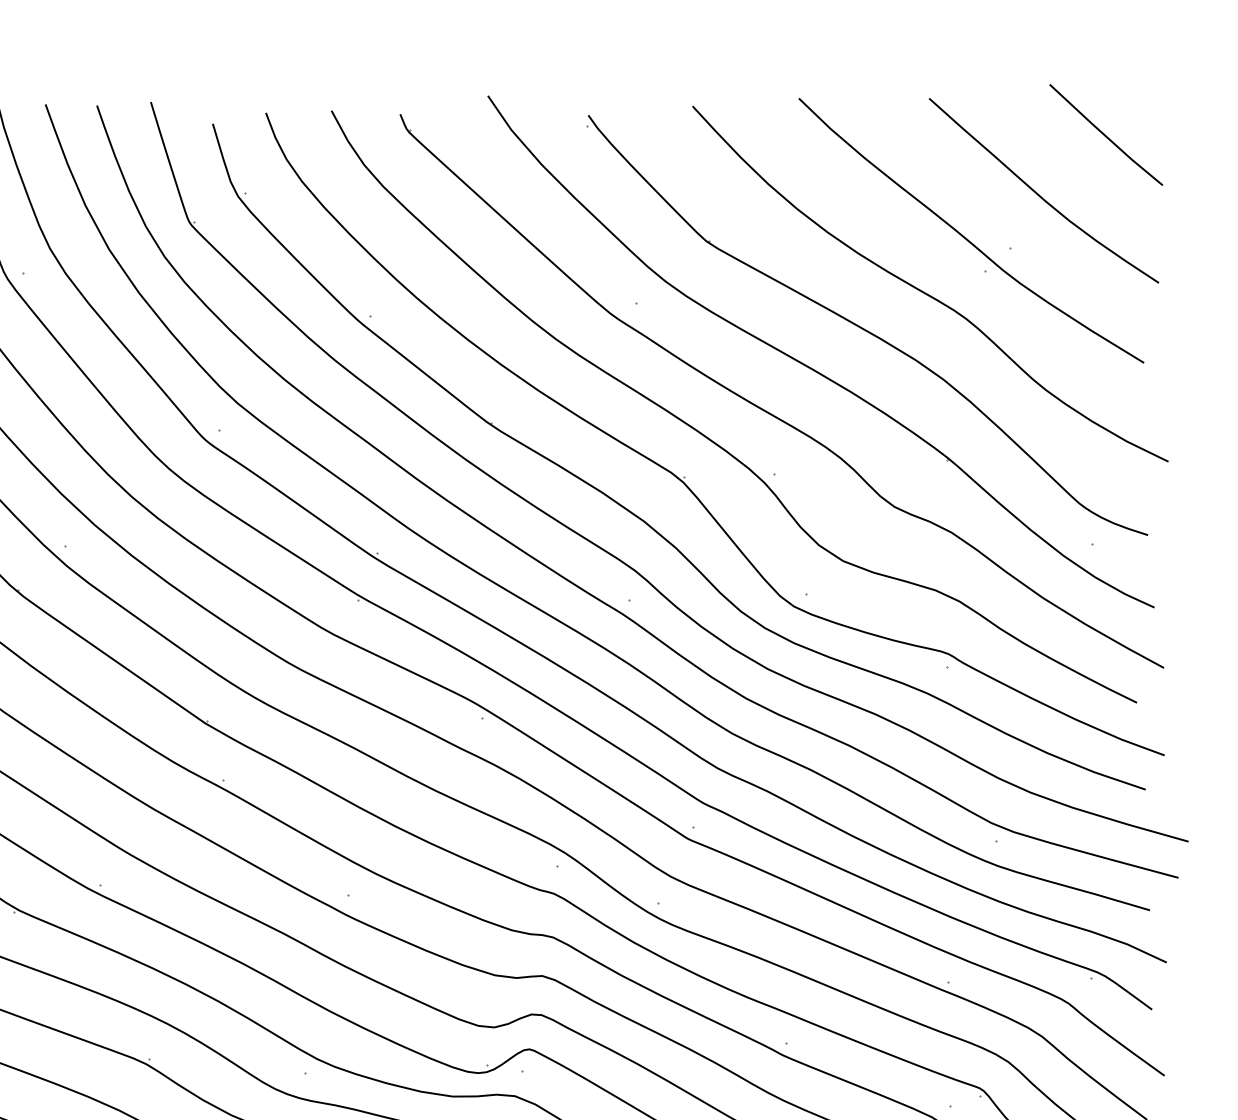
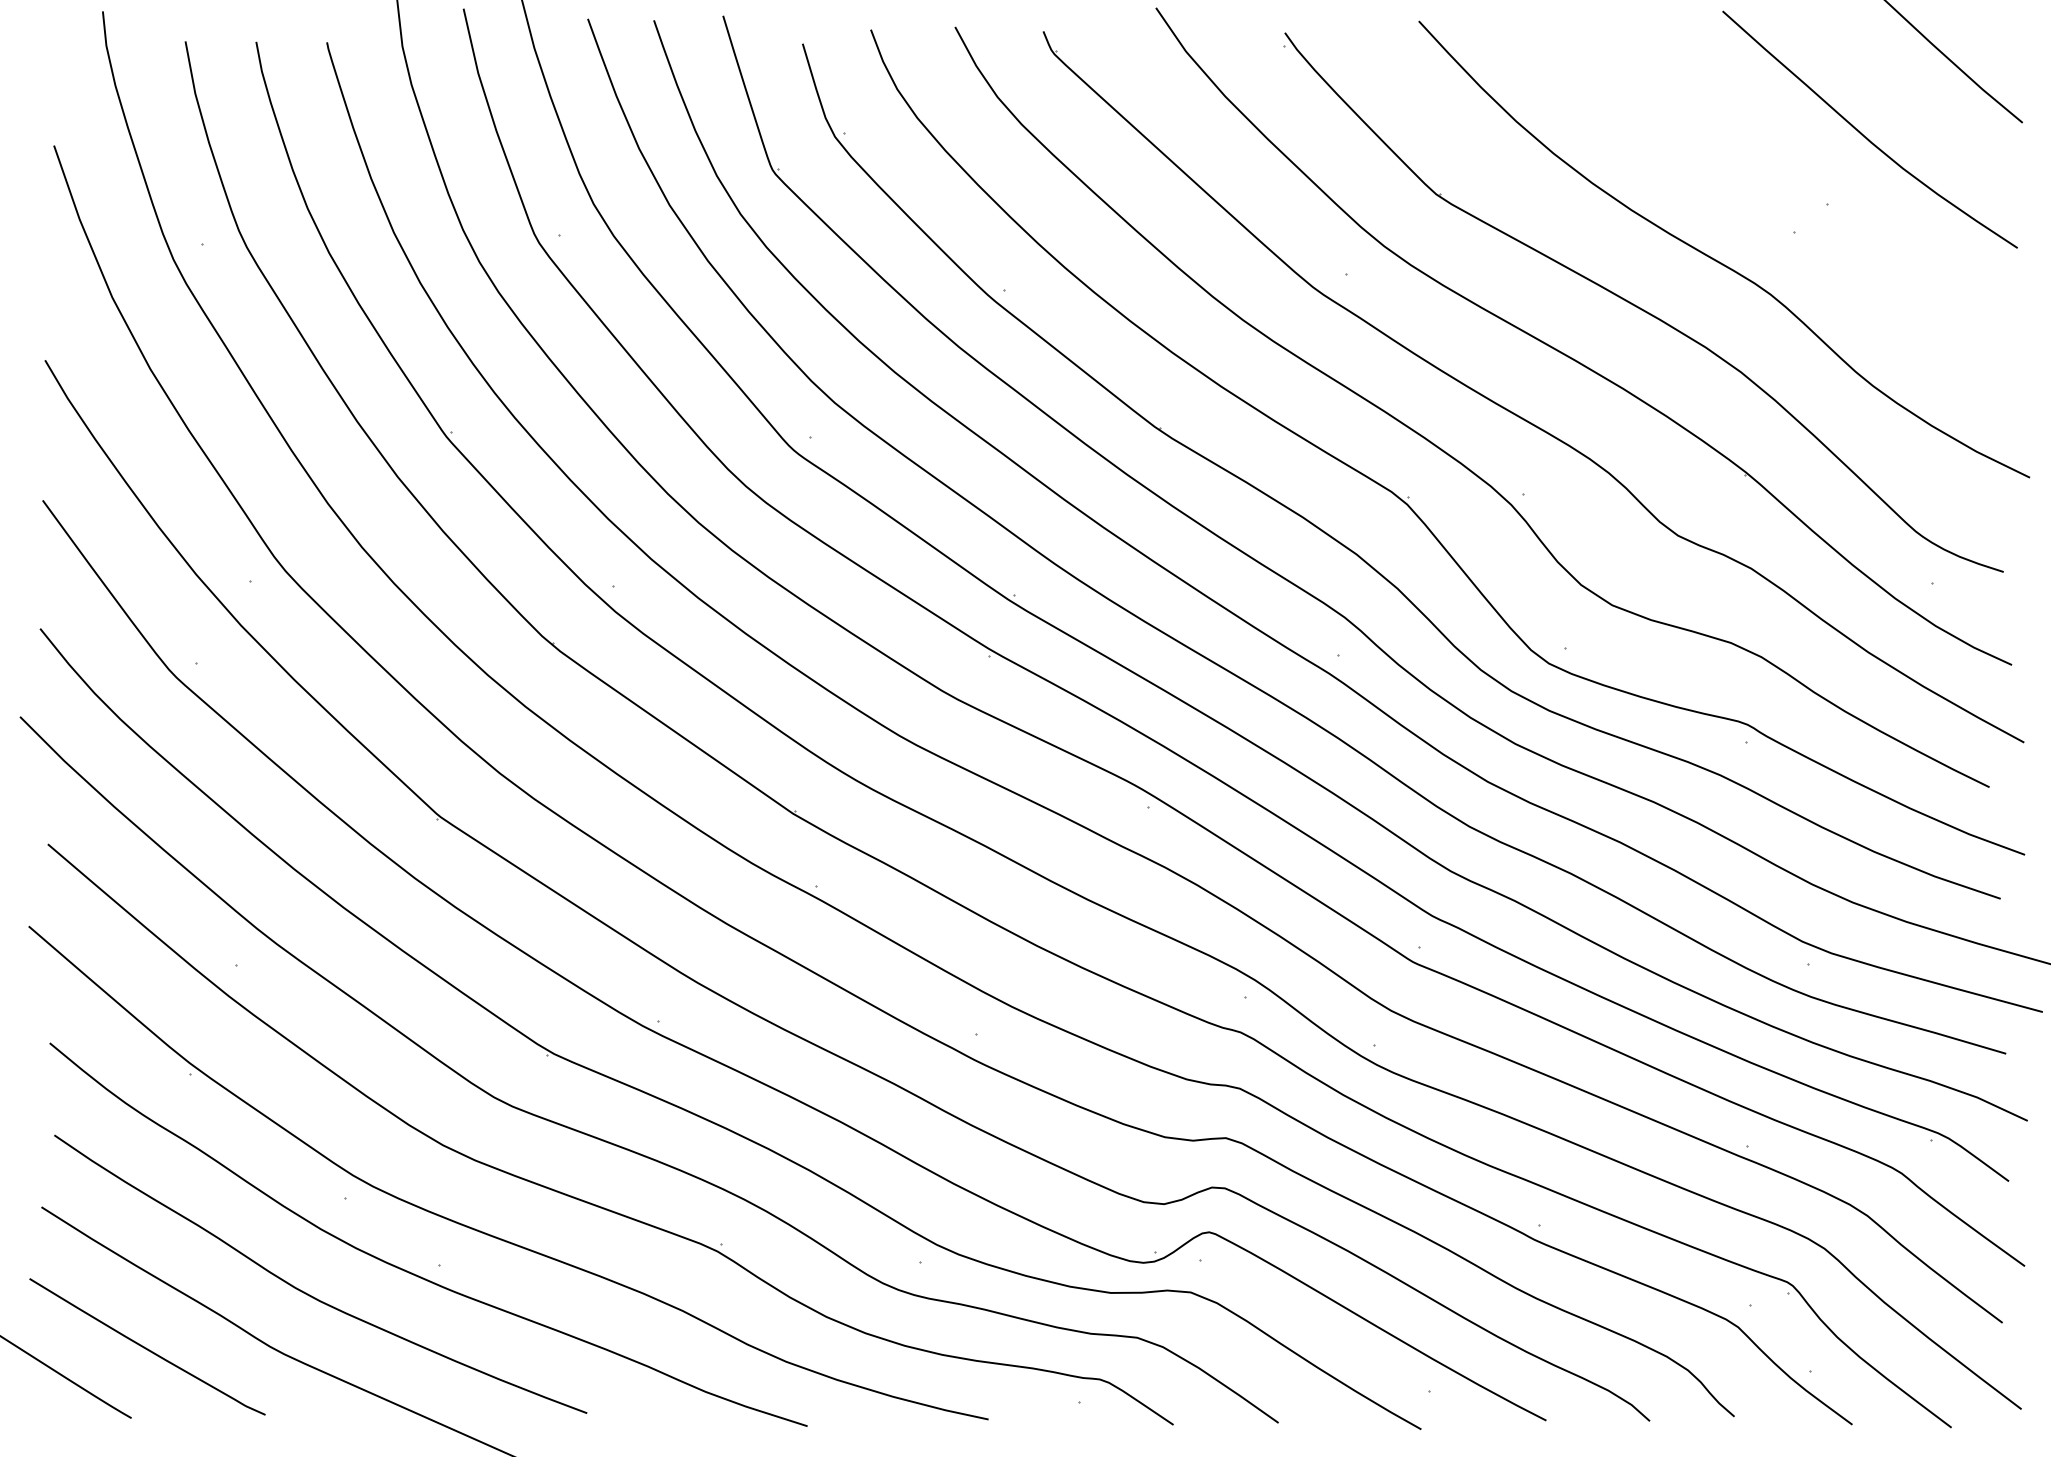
curve: (965, 237) -> (1769, 189), removed

